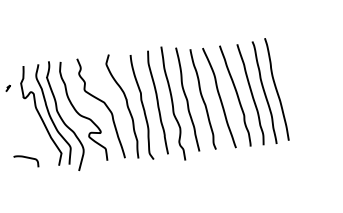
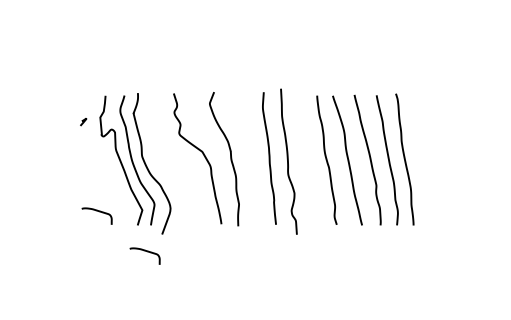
curve: (276, 89) -> (420, 156), removed
curve: (187, 99) -> (307, 158), removed
curve: (142, 106) -> (249, 161), removed
curve: (81, 114) -> (172, 164), removed
curve: (66, 185) -> (144, 251), added

